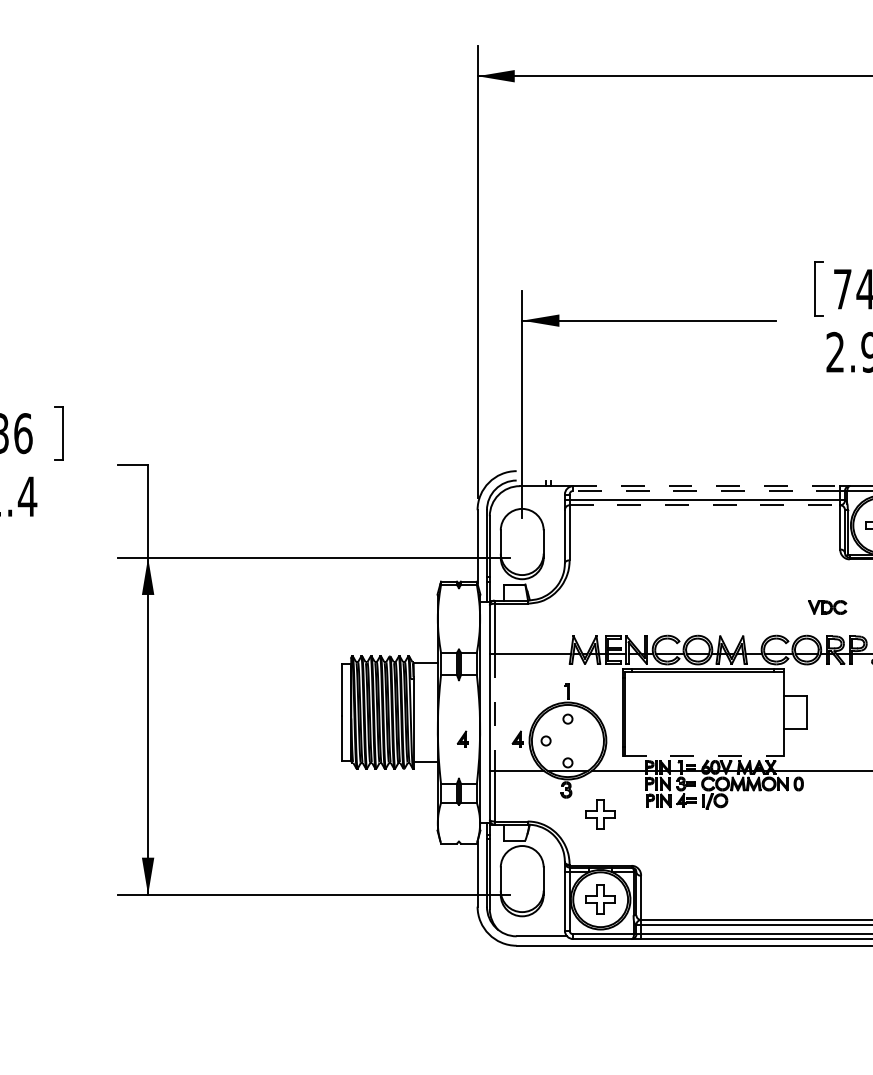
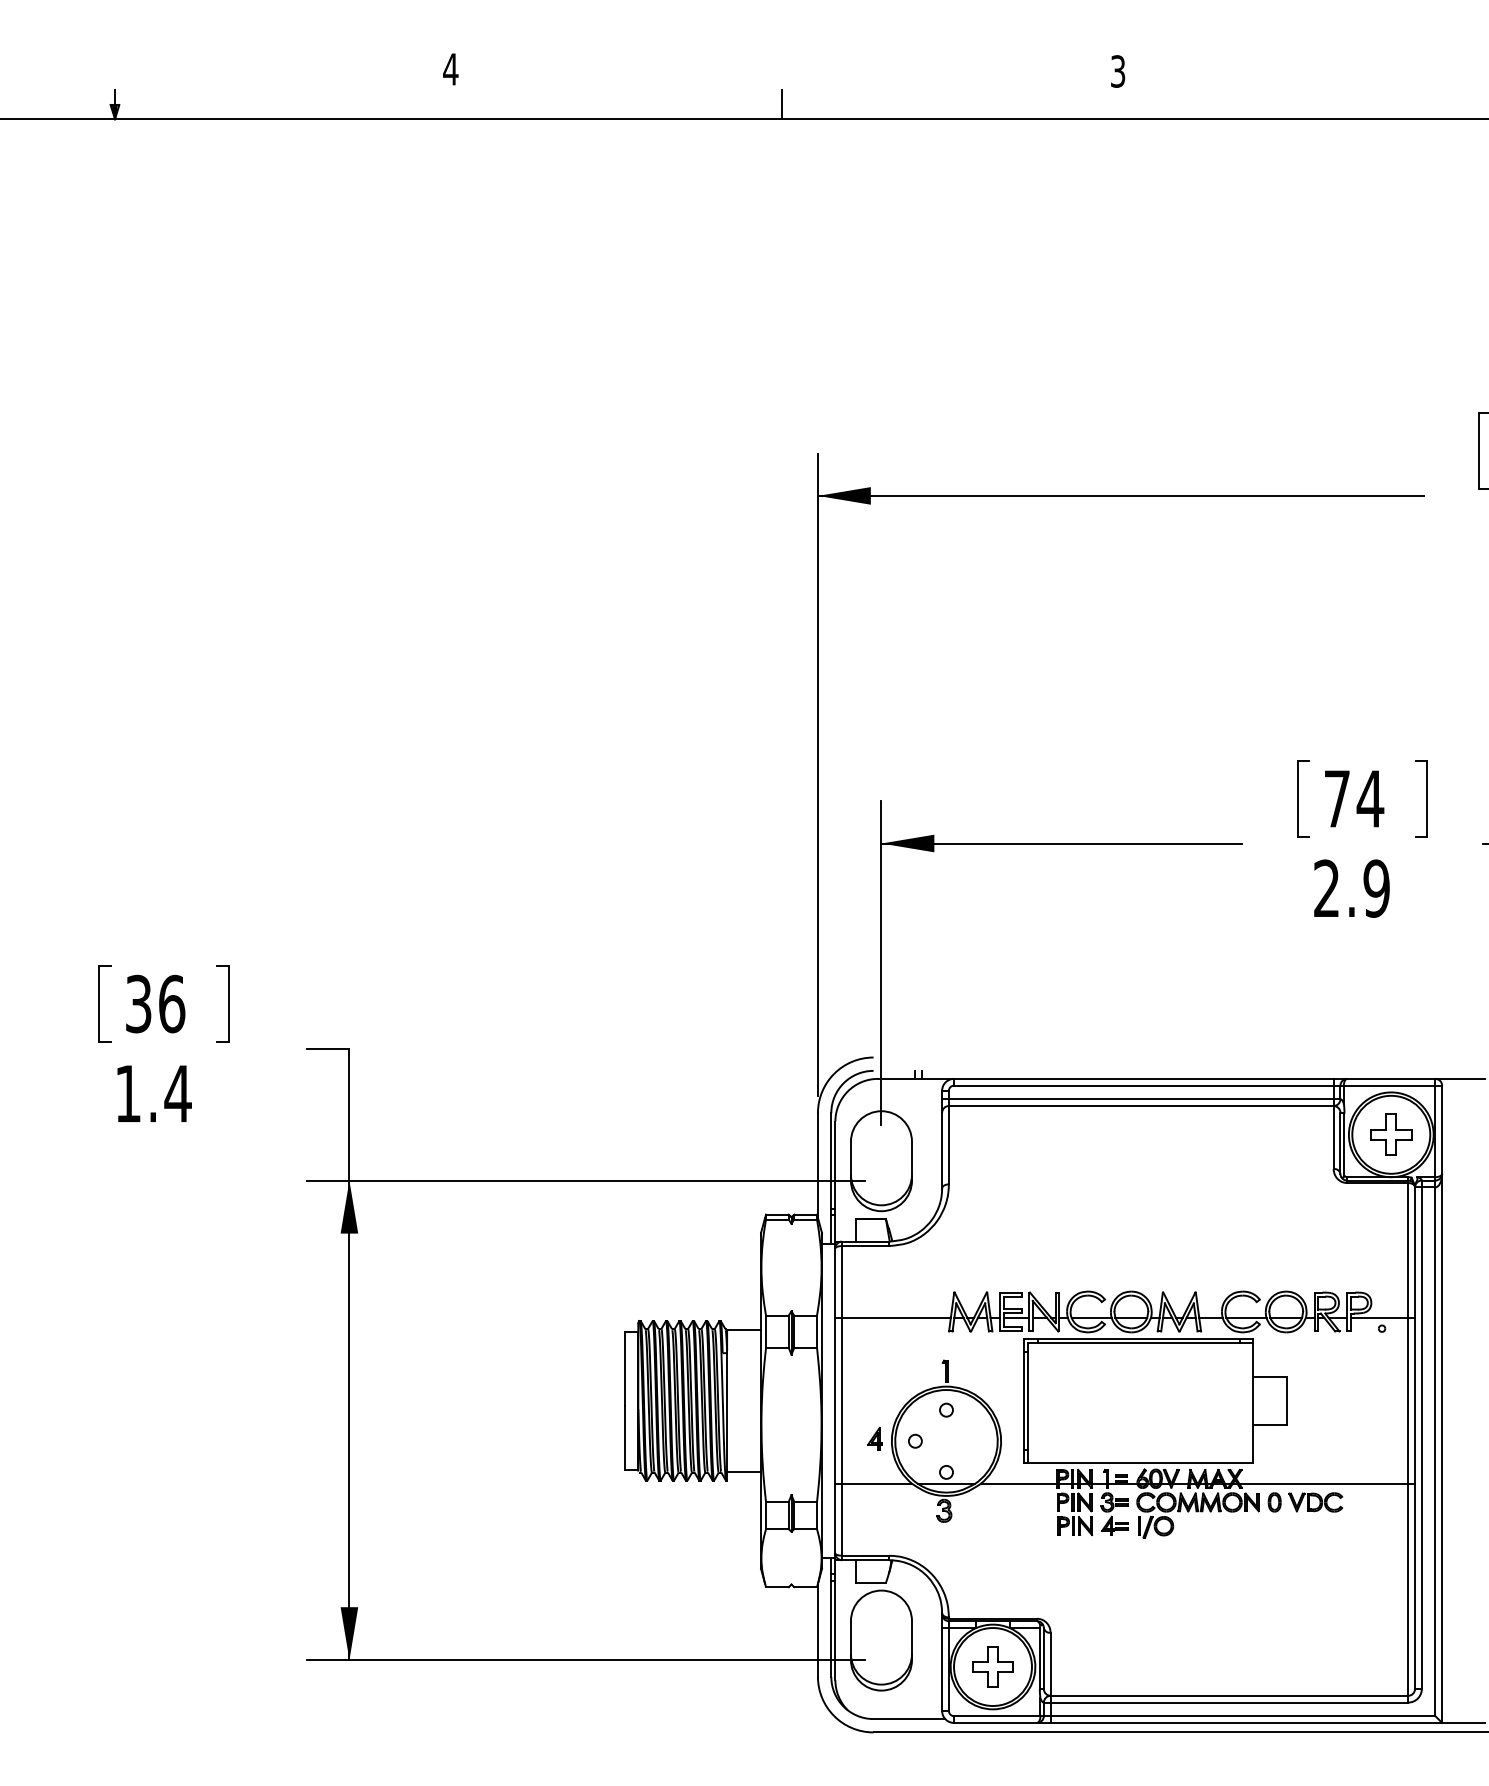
line: (706, 485) -> (1143, 1078), dashed -> solid
line: (706, 490) -> (1143, 1085), dashed -> solid
line: (705, 505) -> (1141, 1106), dashed -> solid
part: (827, 607) -> (1315, 1502), moved
line: (494, 713) -> (842, 1401), dashed -> solid
part: (462, 739) -> (796, 1438), removed
line: (703, 755) -> (1139, 1462), dashed -> solid
part: (600, 814) -> (992, 1545), removed

